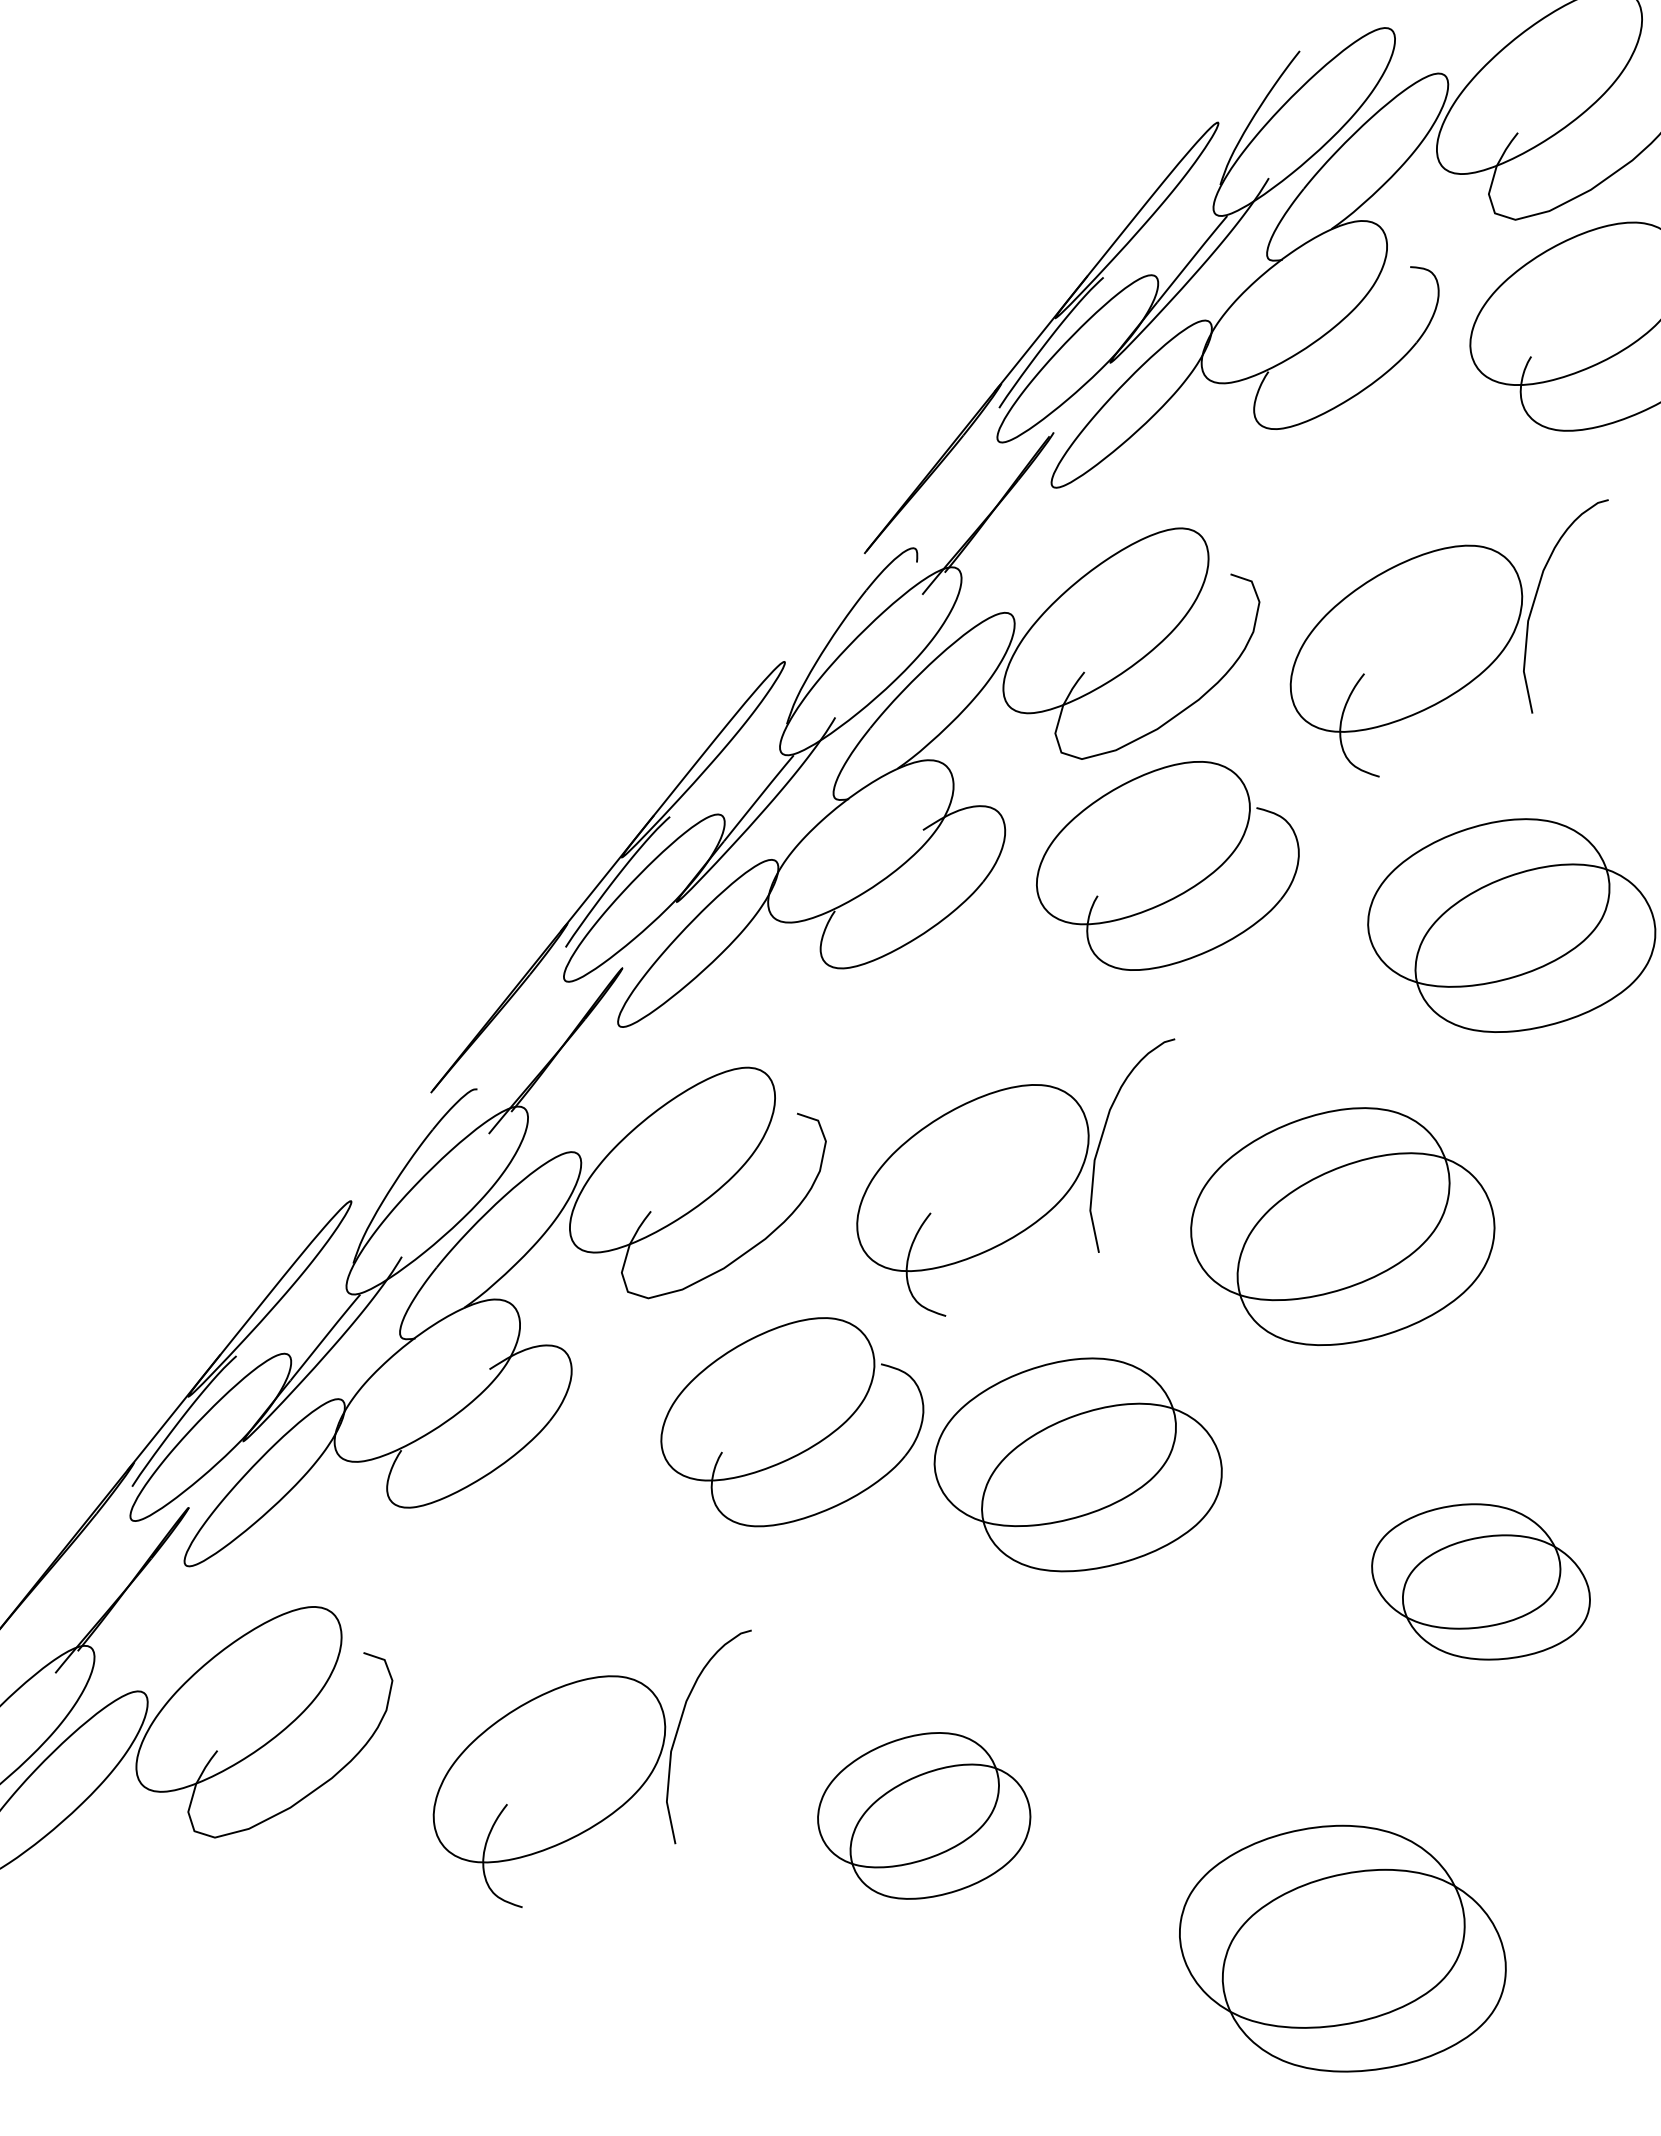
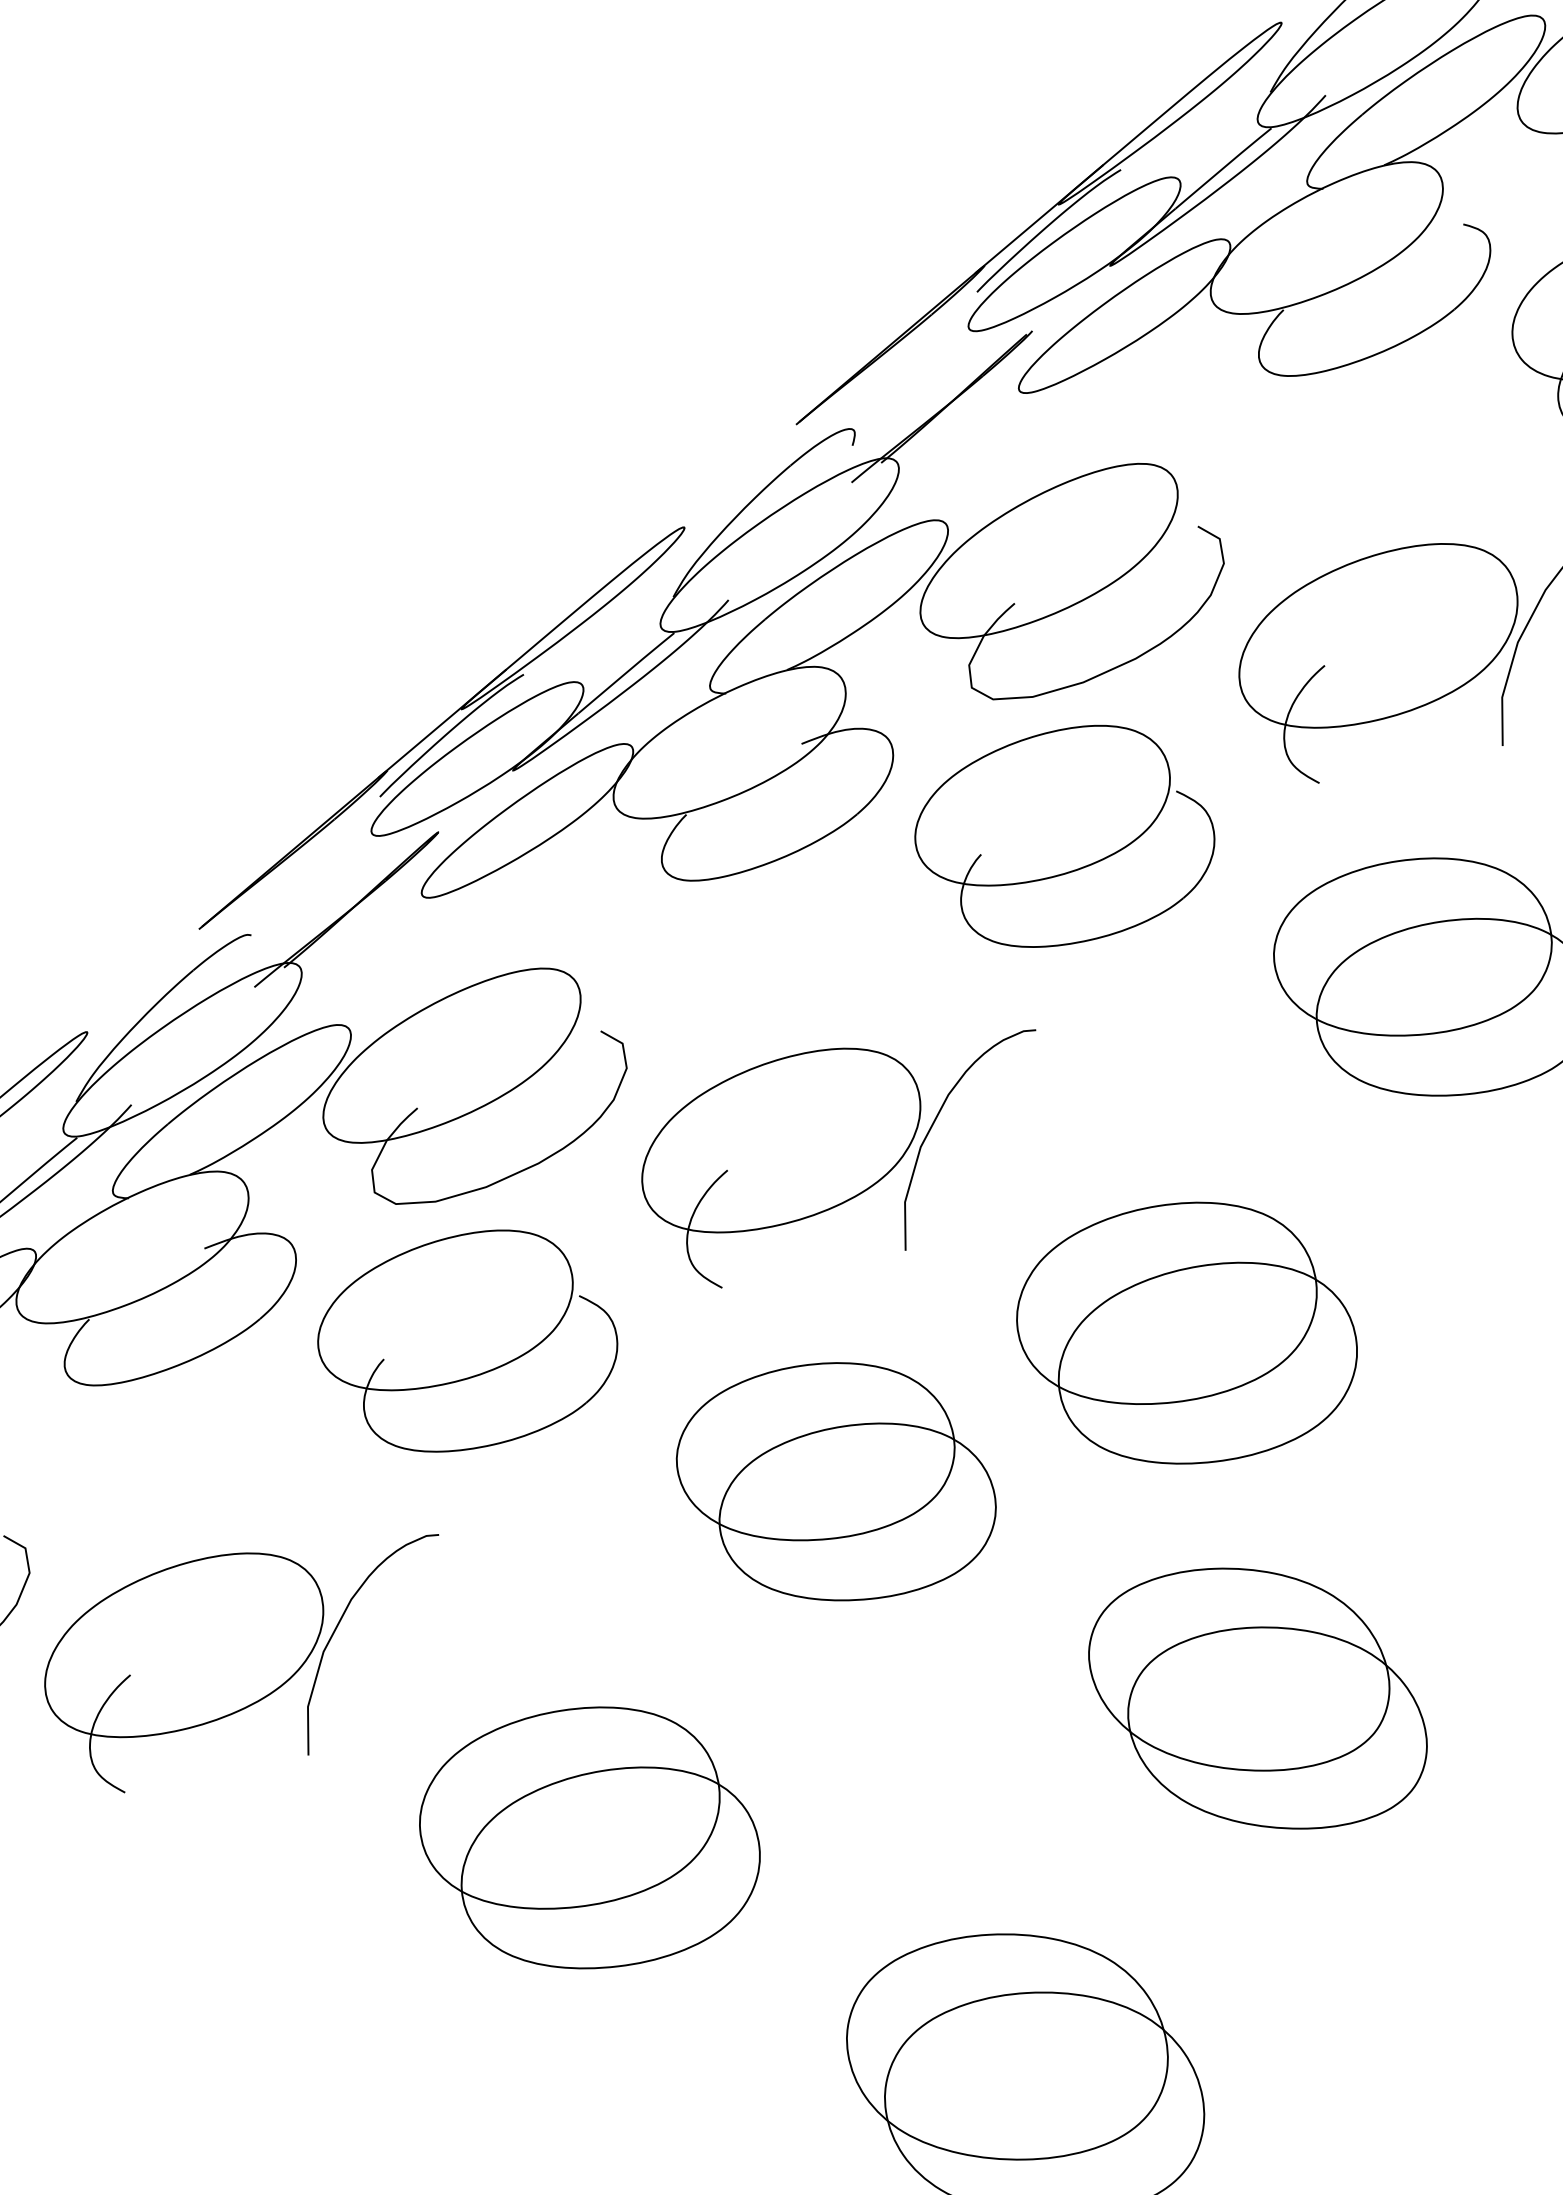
part: (1342, 1226) -> (1187, 1332), moved
part: (792, 1422) -> (468, 1341), moved
part: (1480, 1581) -> (1257, 1697), size x1.43
part: (591, 1768) -> (231, 1653), moved
part: (923, 1815) -> (589, 1837), size x1.43

